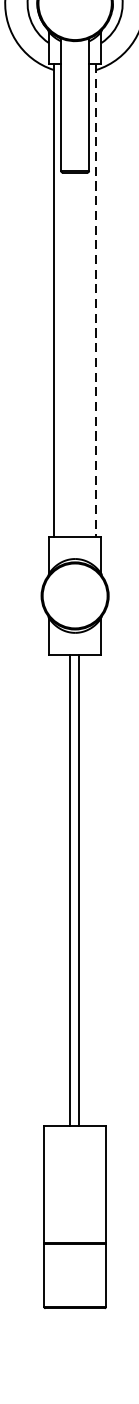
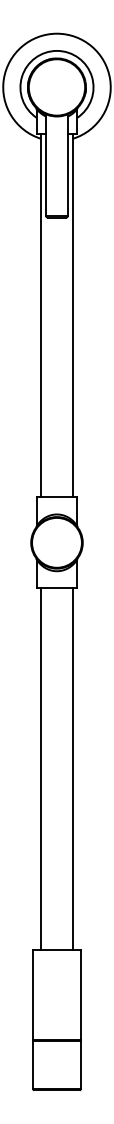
line: (96, 300) -> (73, 315), dashed -> solid
line: (69, 890) -> (40, 769), moved
line: (79, 890) -> (73, 769), moved

